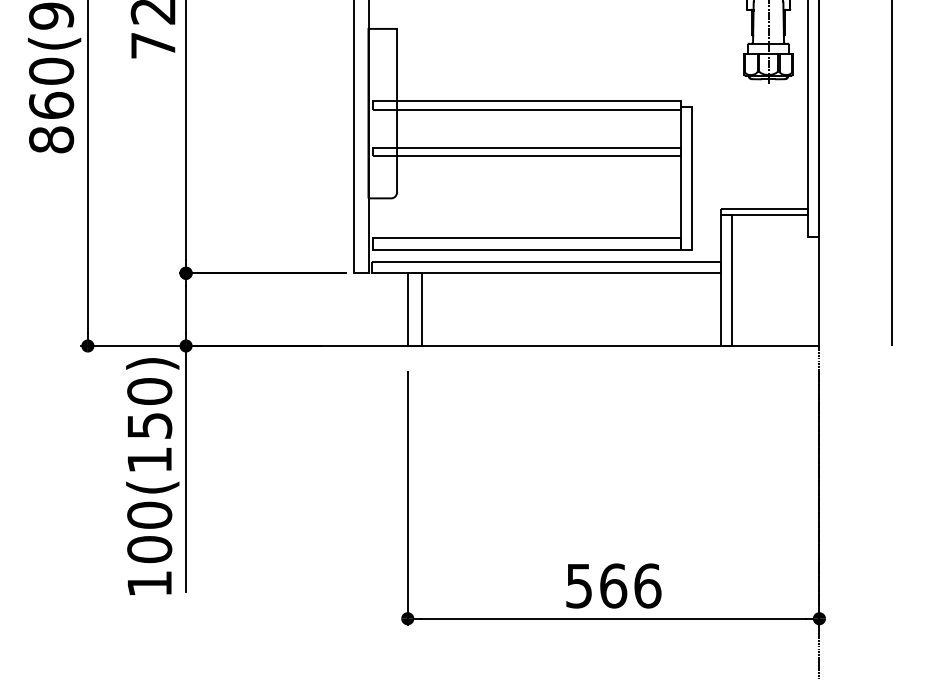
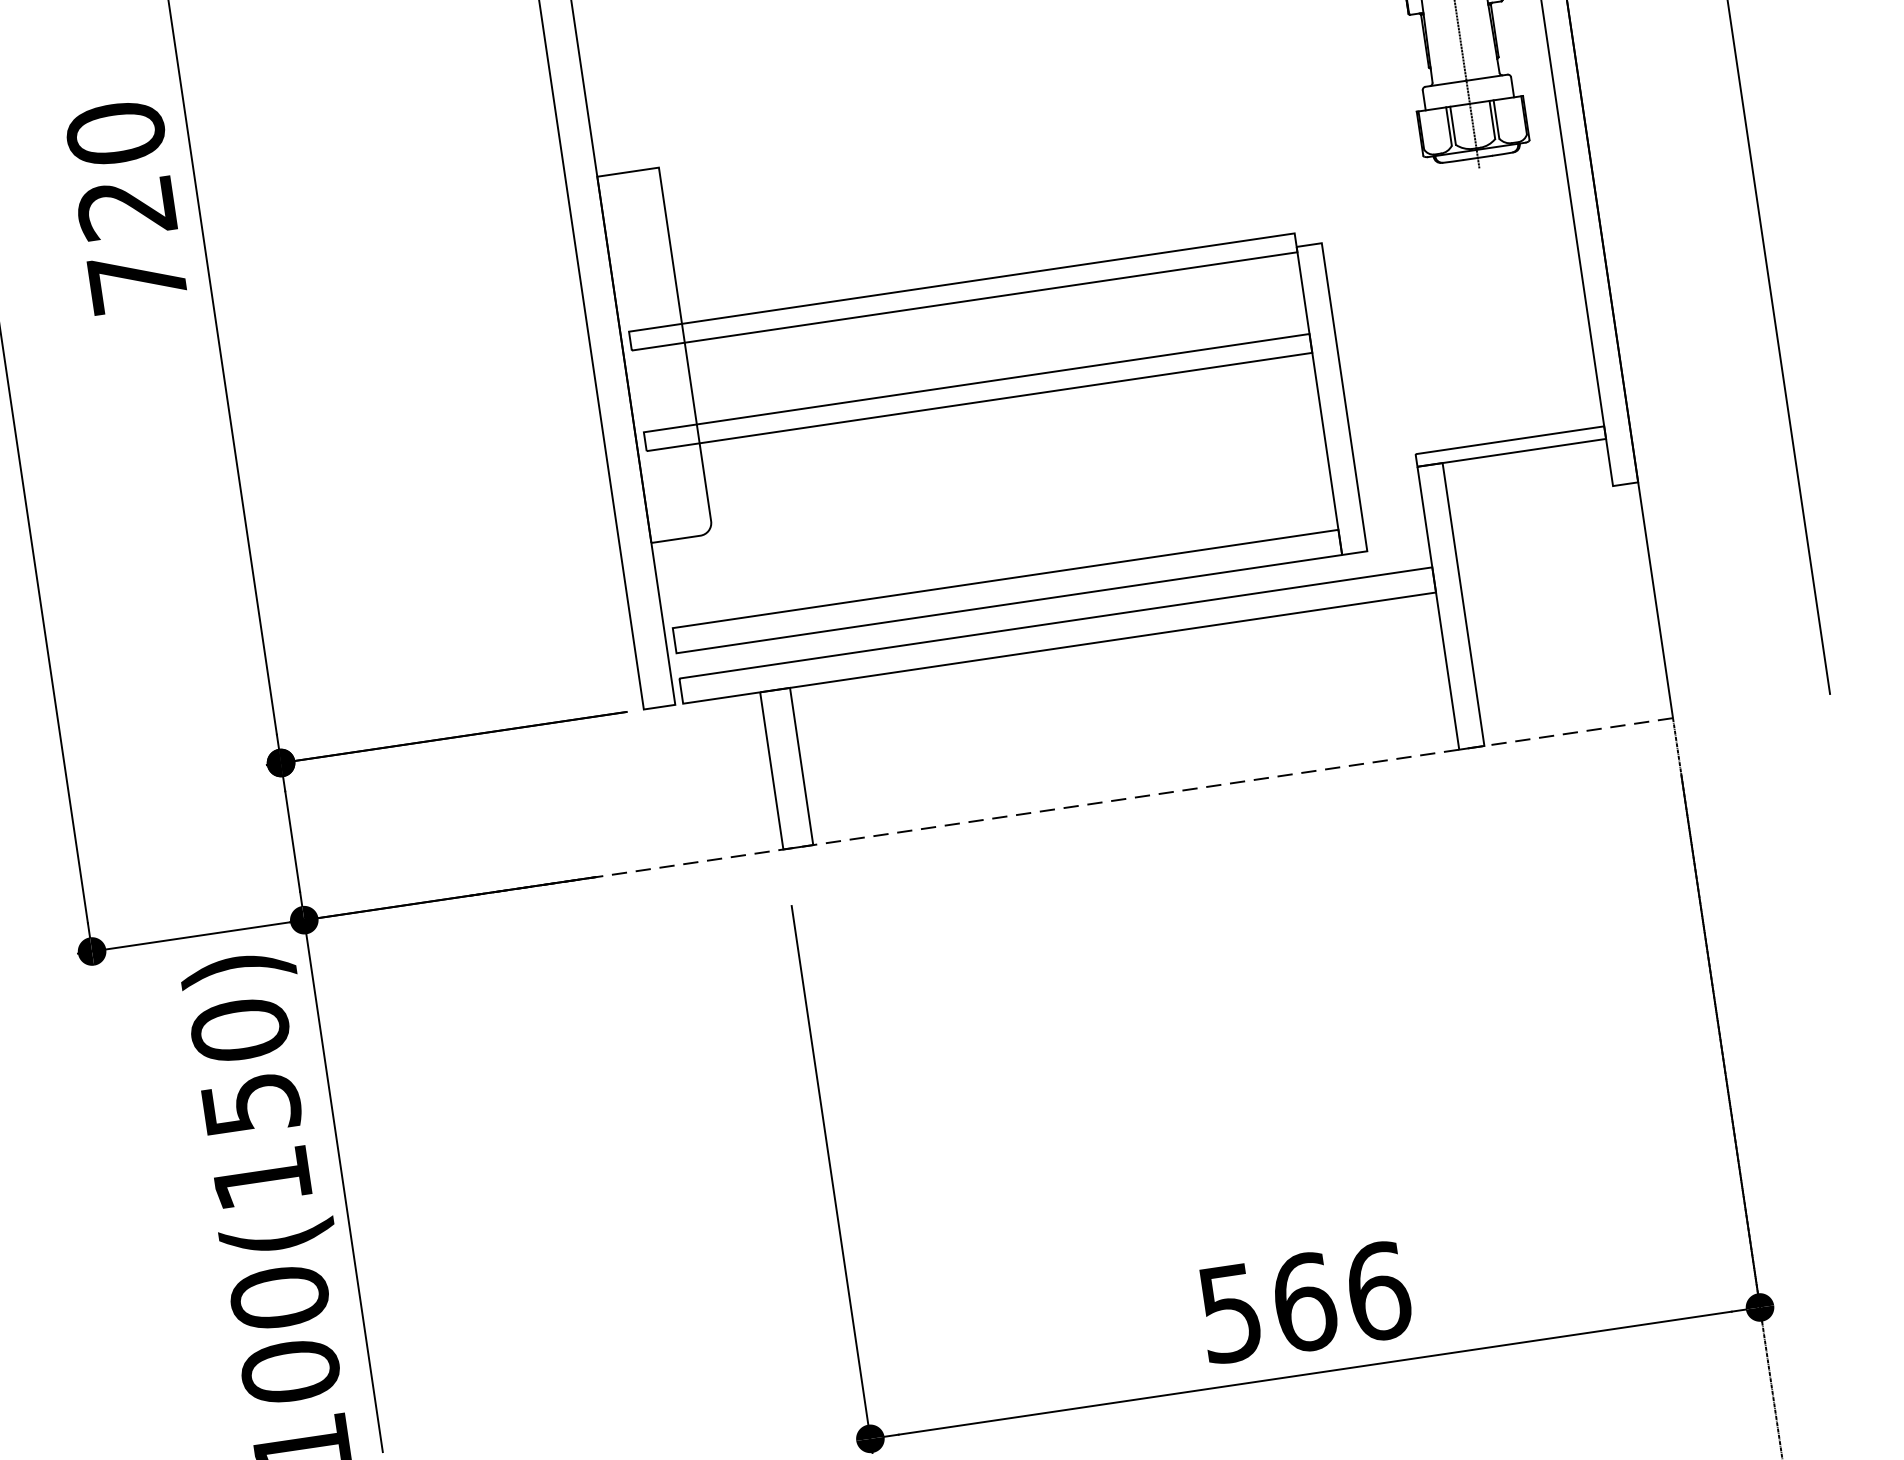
line: (538, 346) -> (1066, 808), solid -> dashed

